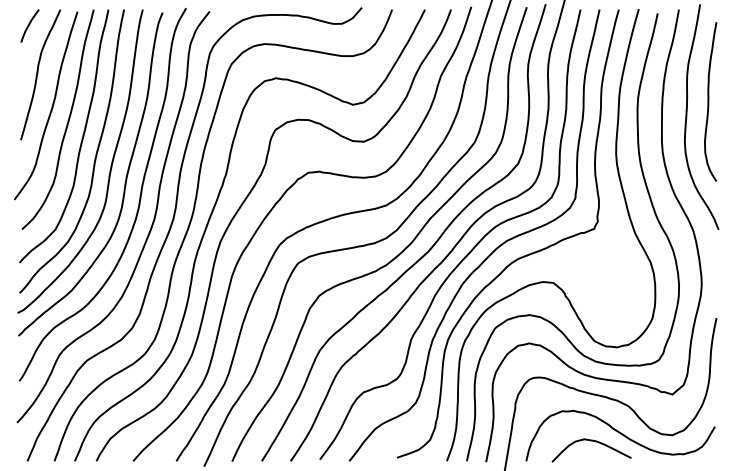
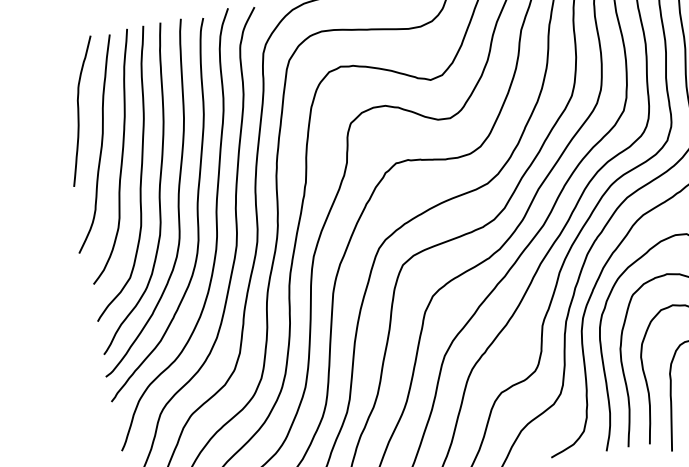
curve: (29, 25) -> (59, 59), removed

